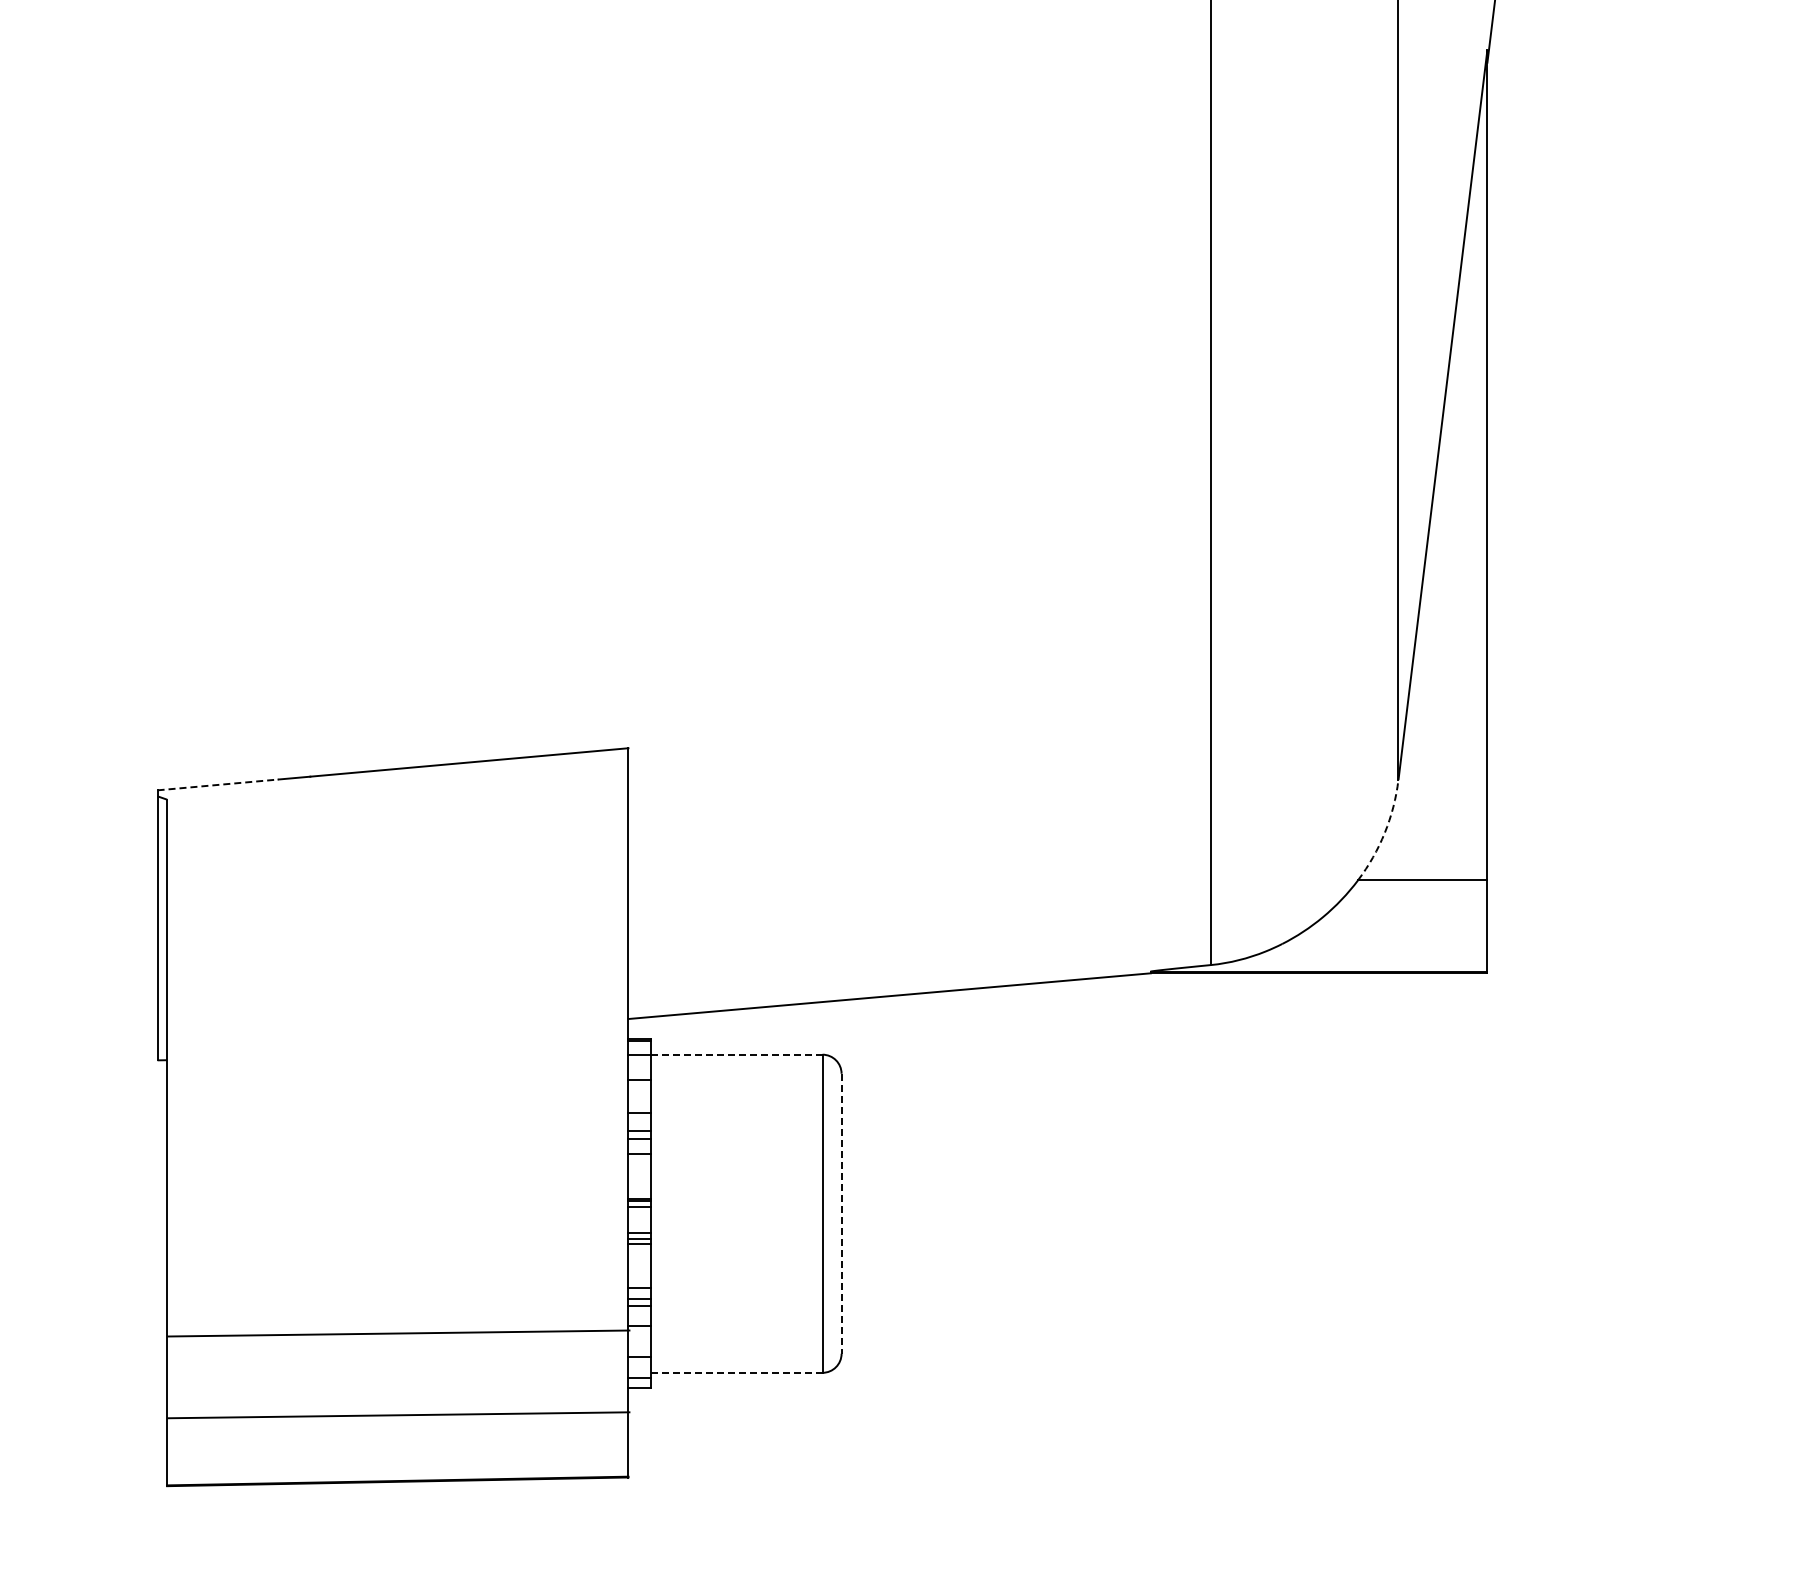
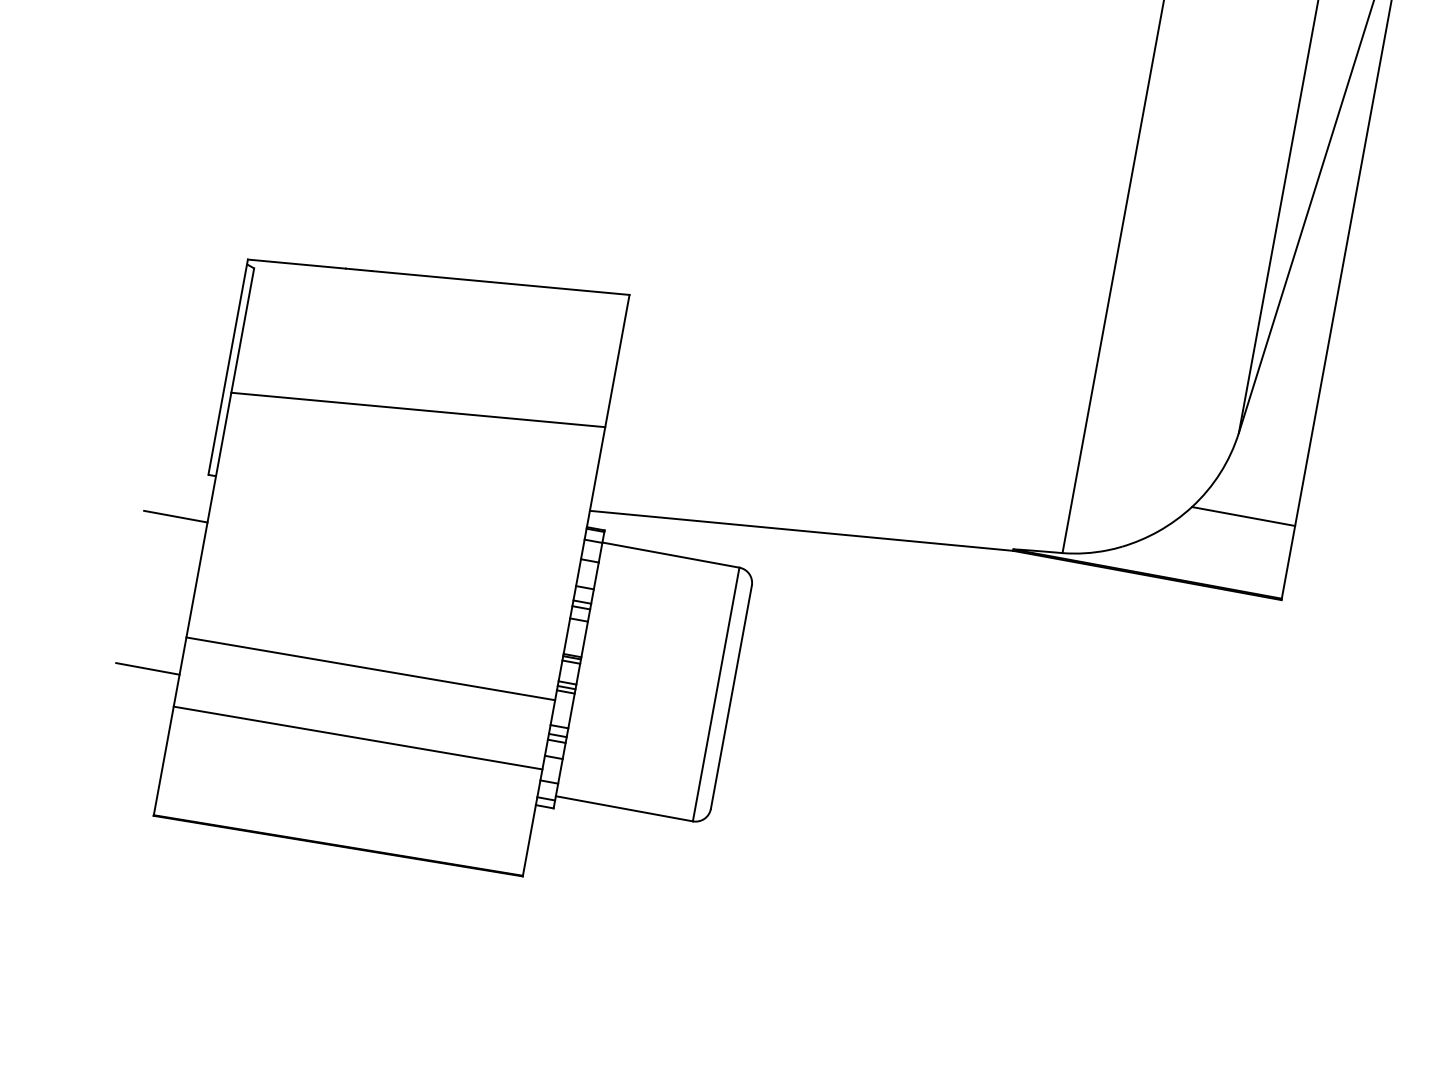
line: (218, 784) -> (297, 263), dashed -> solid
arc: (1384, 832) -> (1220, 472), dashed -> solid
line: (397, 934) -> (418, 409), added
line: (736, 1054) -> (670, 554), dashed -> solid
line: (127, 1118) -> (175, 516), added
line: (841, 1213) -> (731, 697), dashed -> solid
line: (127, 1309) -> (147, 669), added
line: (398, 1333) -> (370, 668), moved
line: (736, 1372) -> (624, 808), dashed -> solid
line: (398, 1415) -> (357, 738), moved

